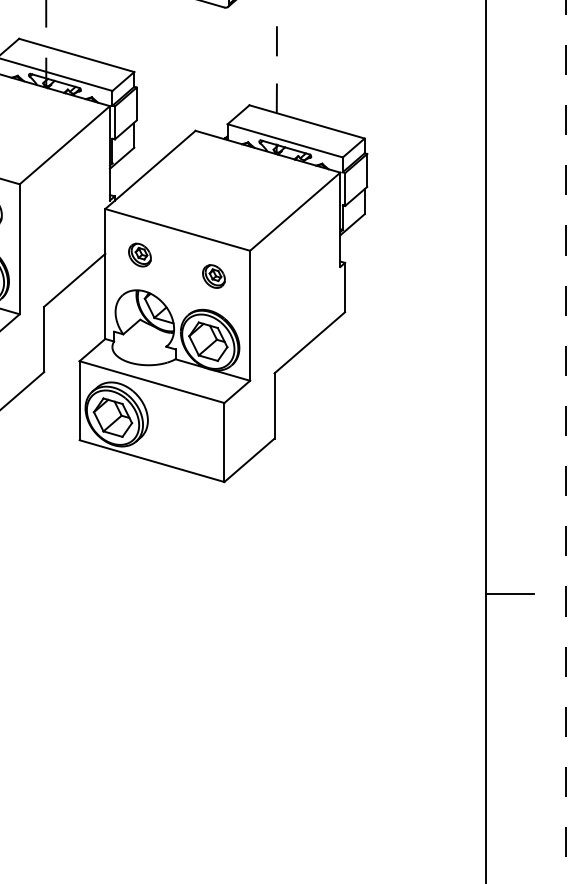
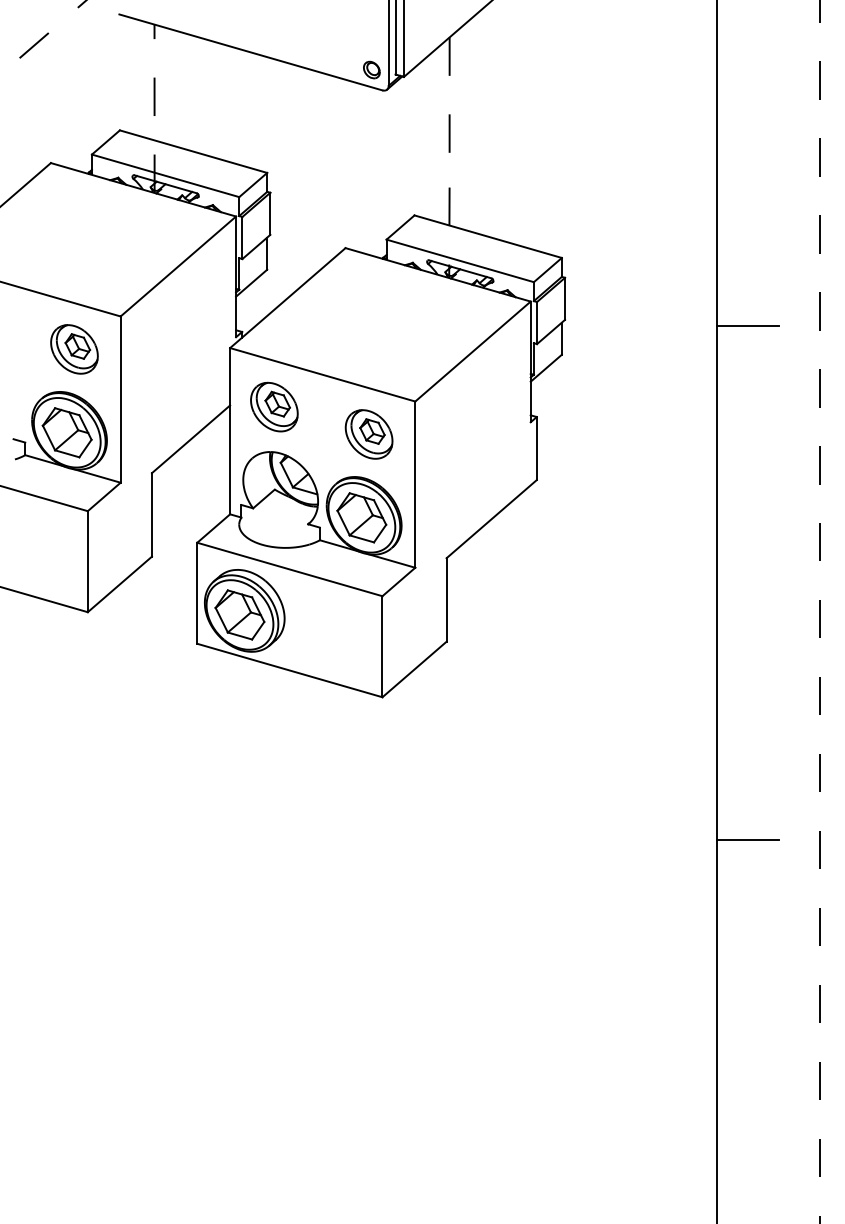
line: (509, 192) -> (747, 326), added
part: (140, 254) -> (274, 406), size x1.67
part: (213, 276) -> (368, 434), size x1.67

